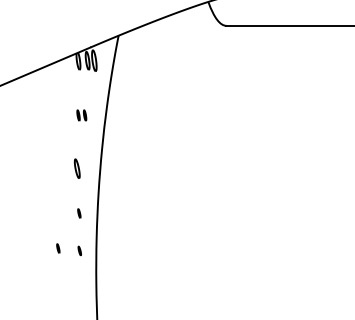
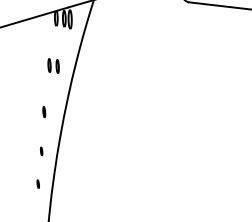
part: (81, 115) -> (53, 66), size x1.43
part: (76, 168) -> (43, 111), size x0.62
part: (58, 248) -> (19, 179), removed

